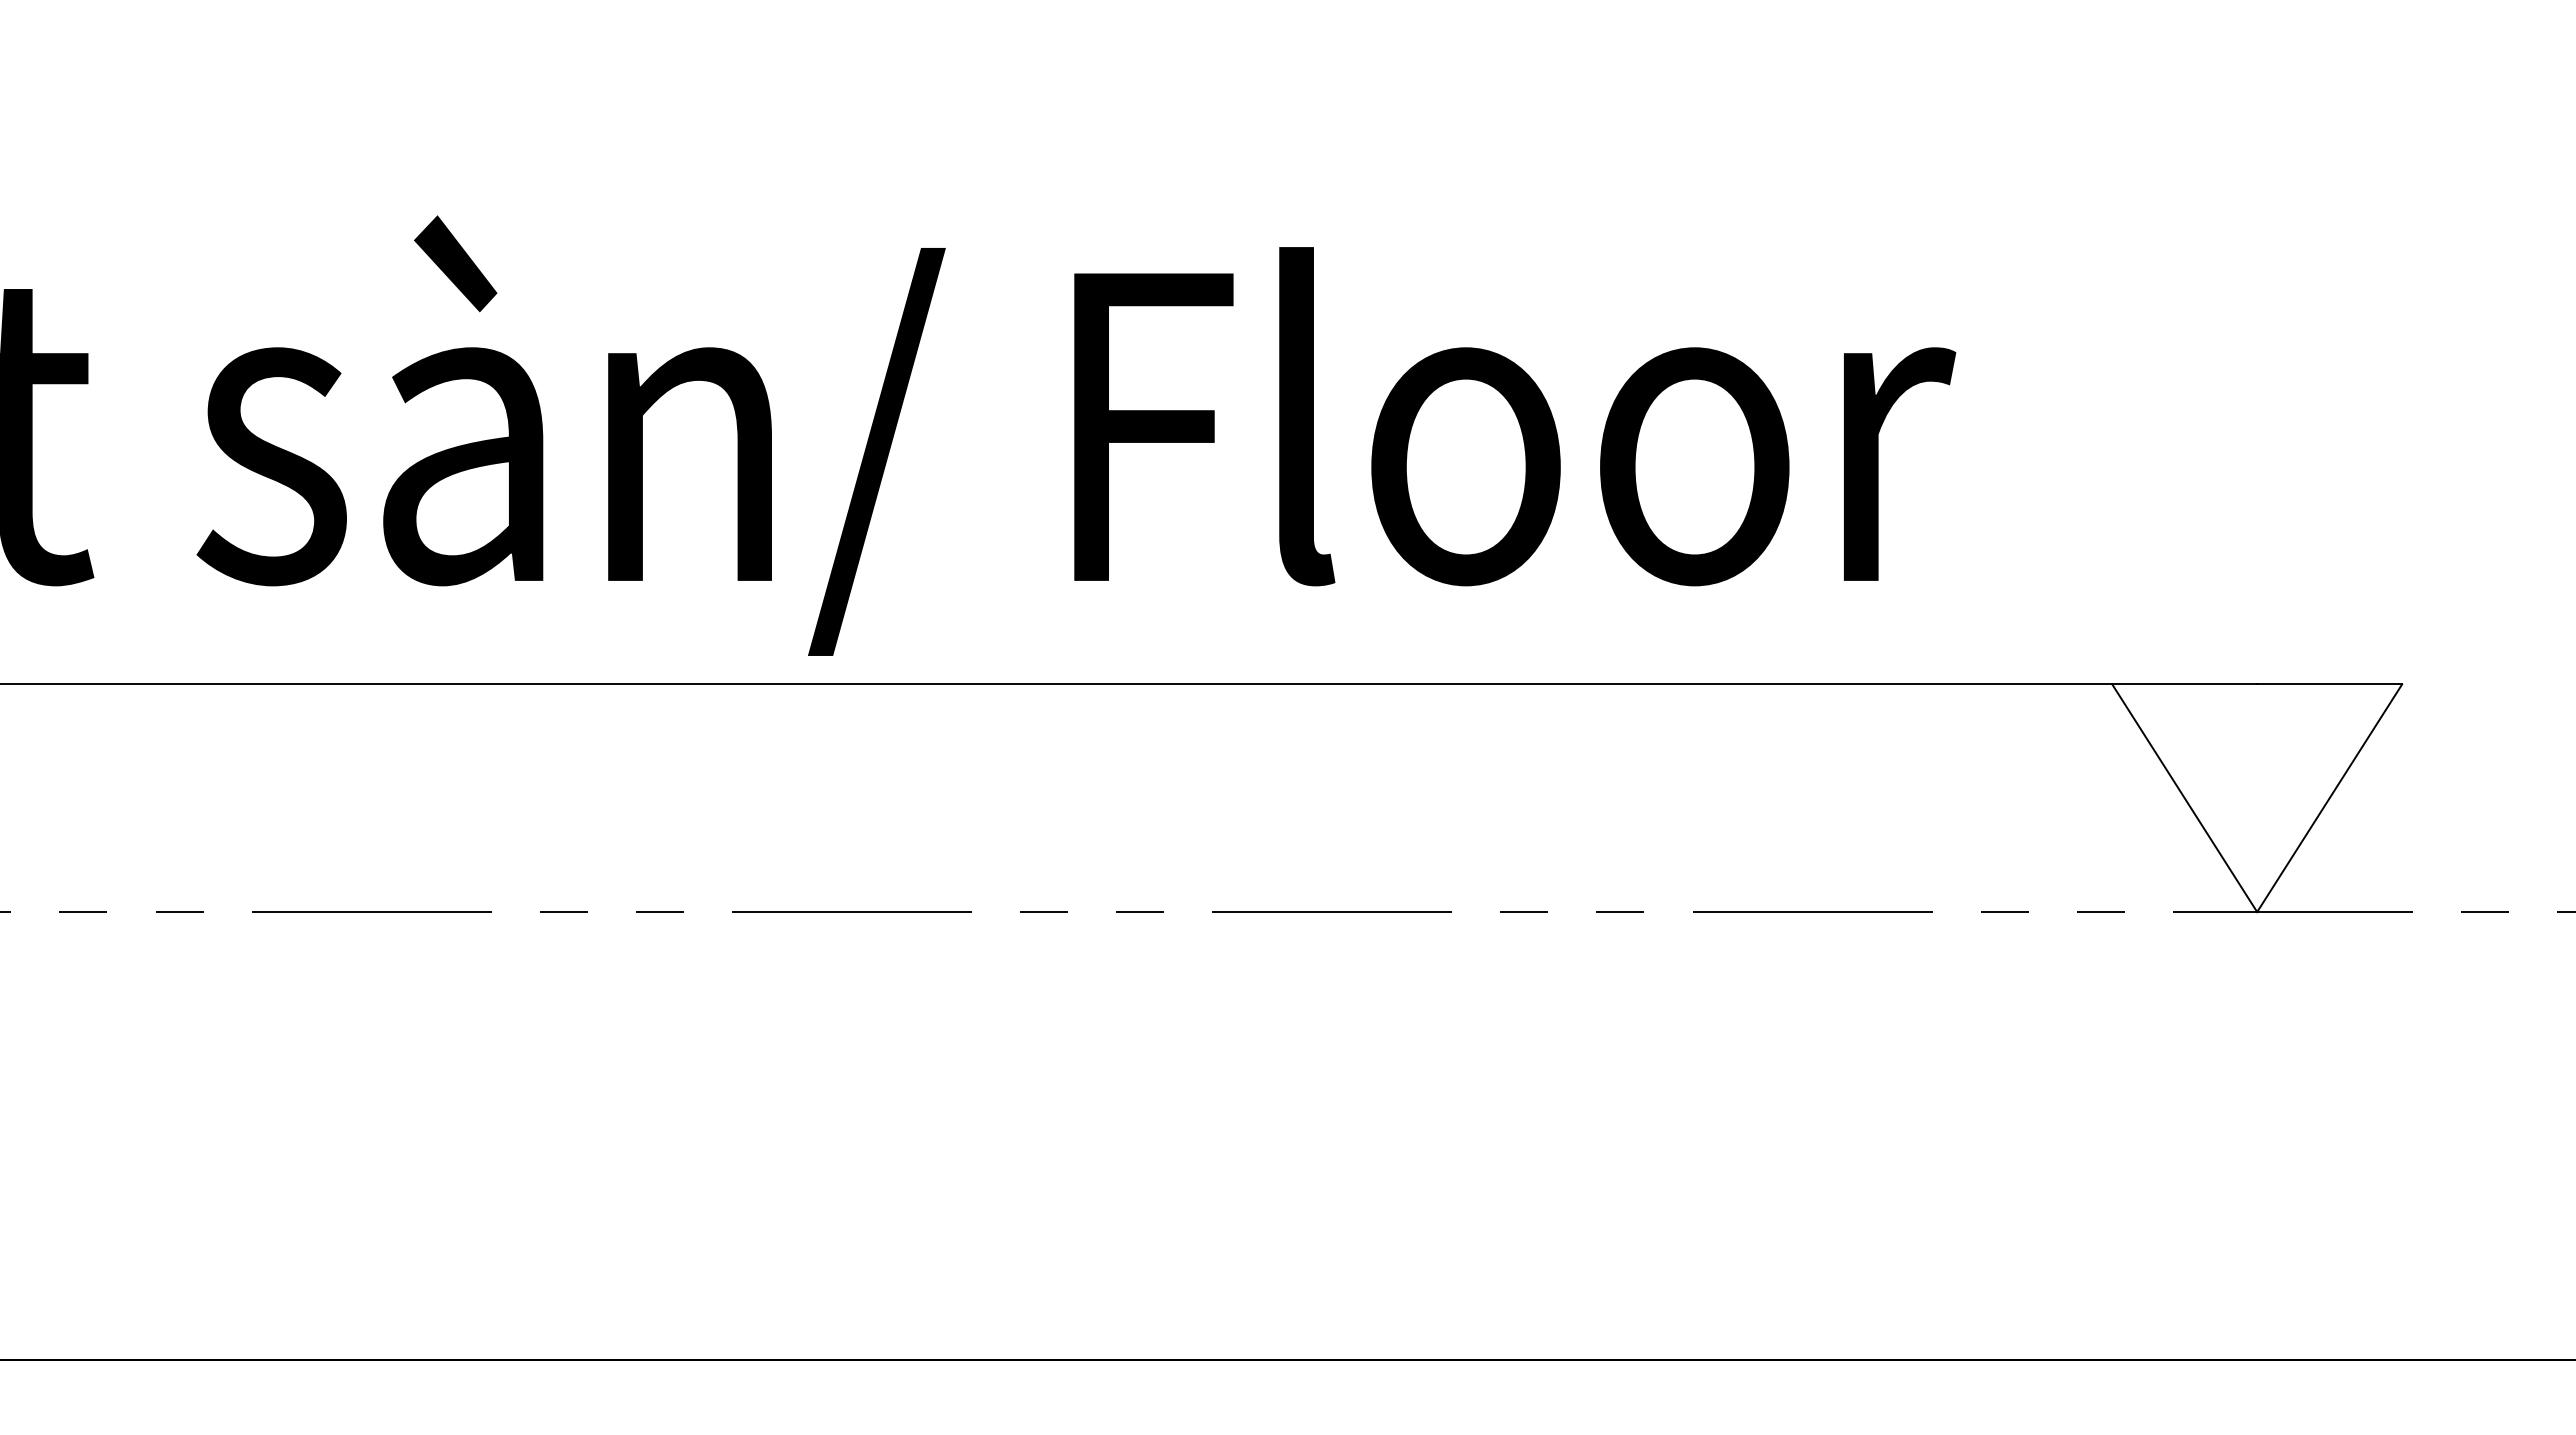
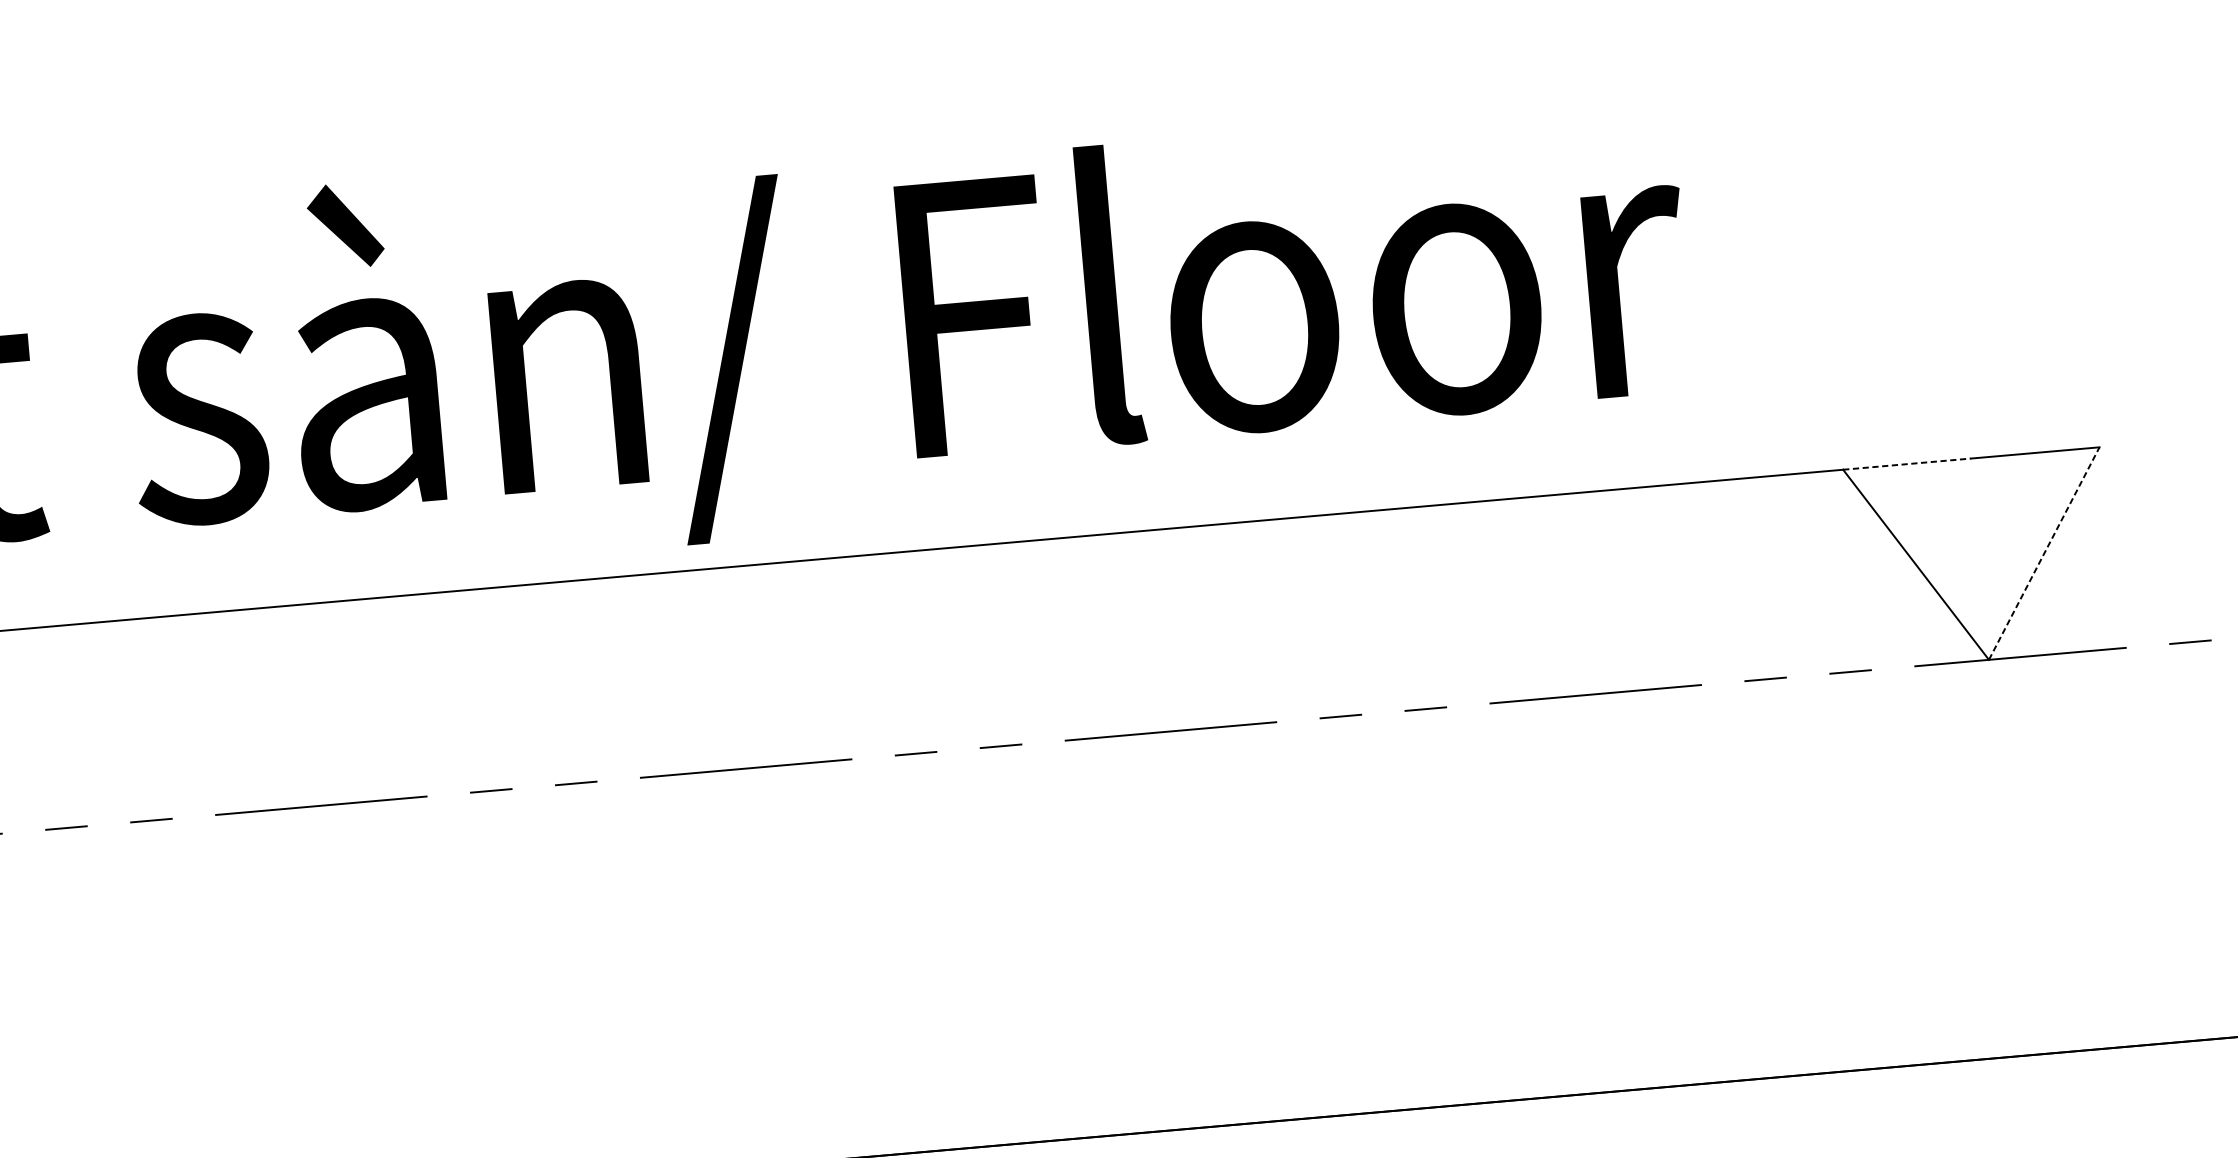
line: (2185, 684) -> (1907, 464), solid -> dashed
line: (2329, 798) -> (2044, 553), solid -> dashed

